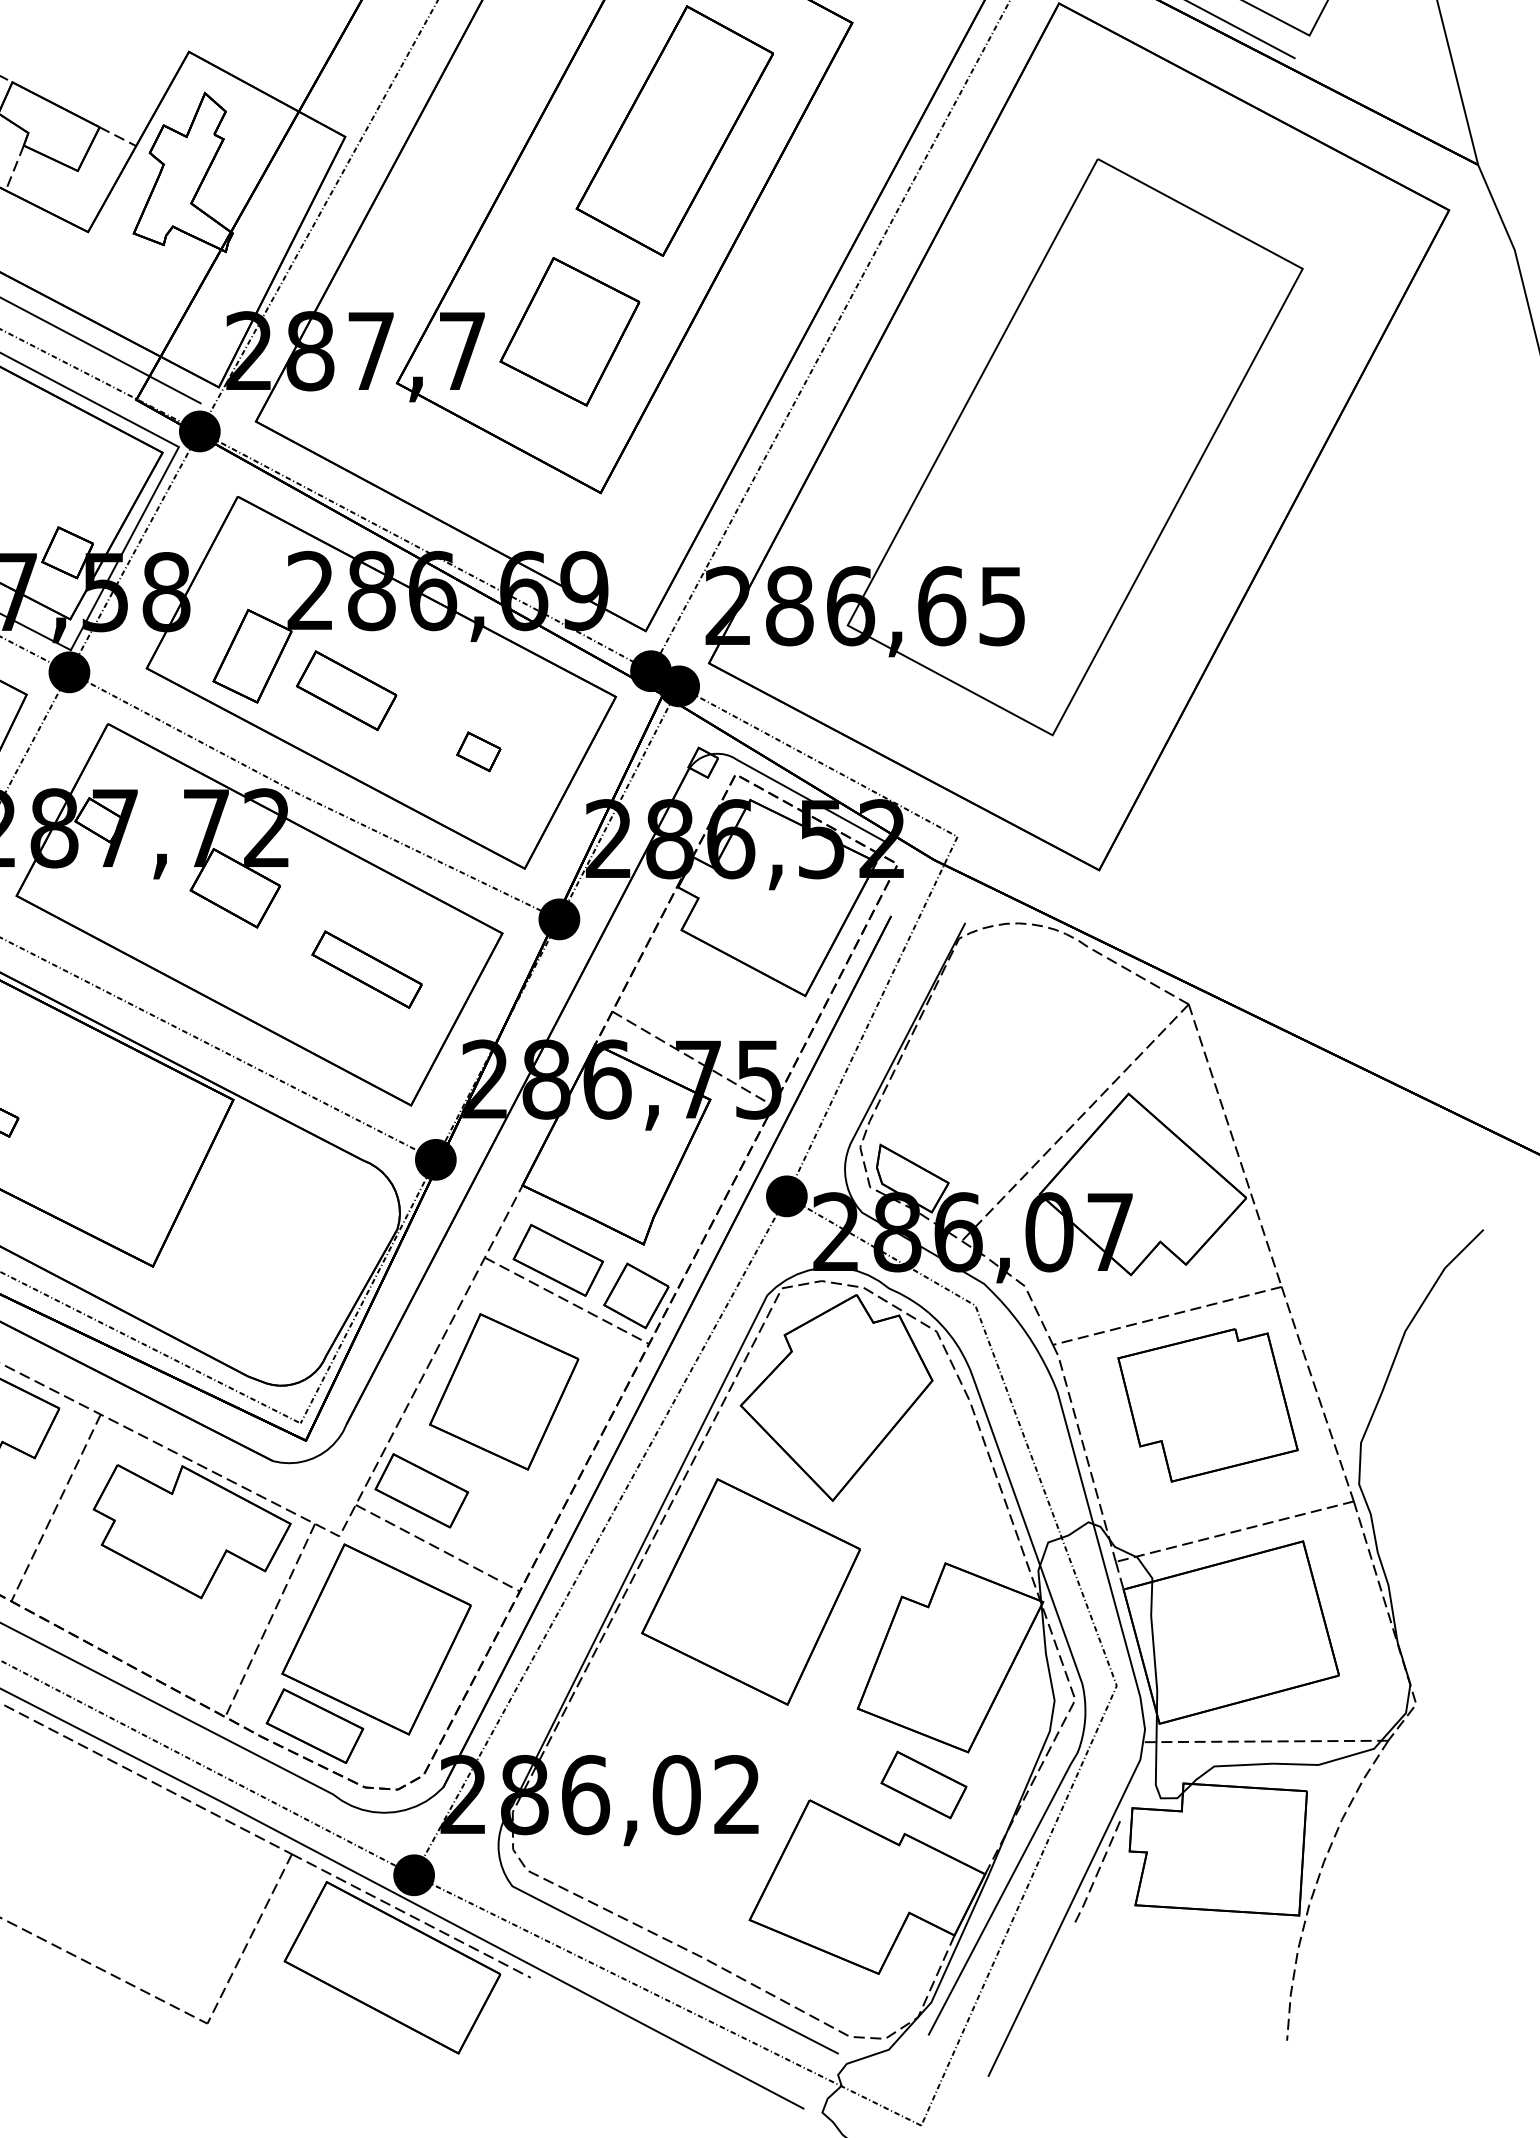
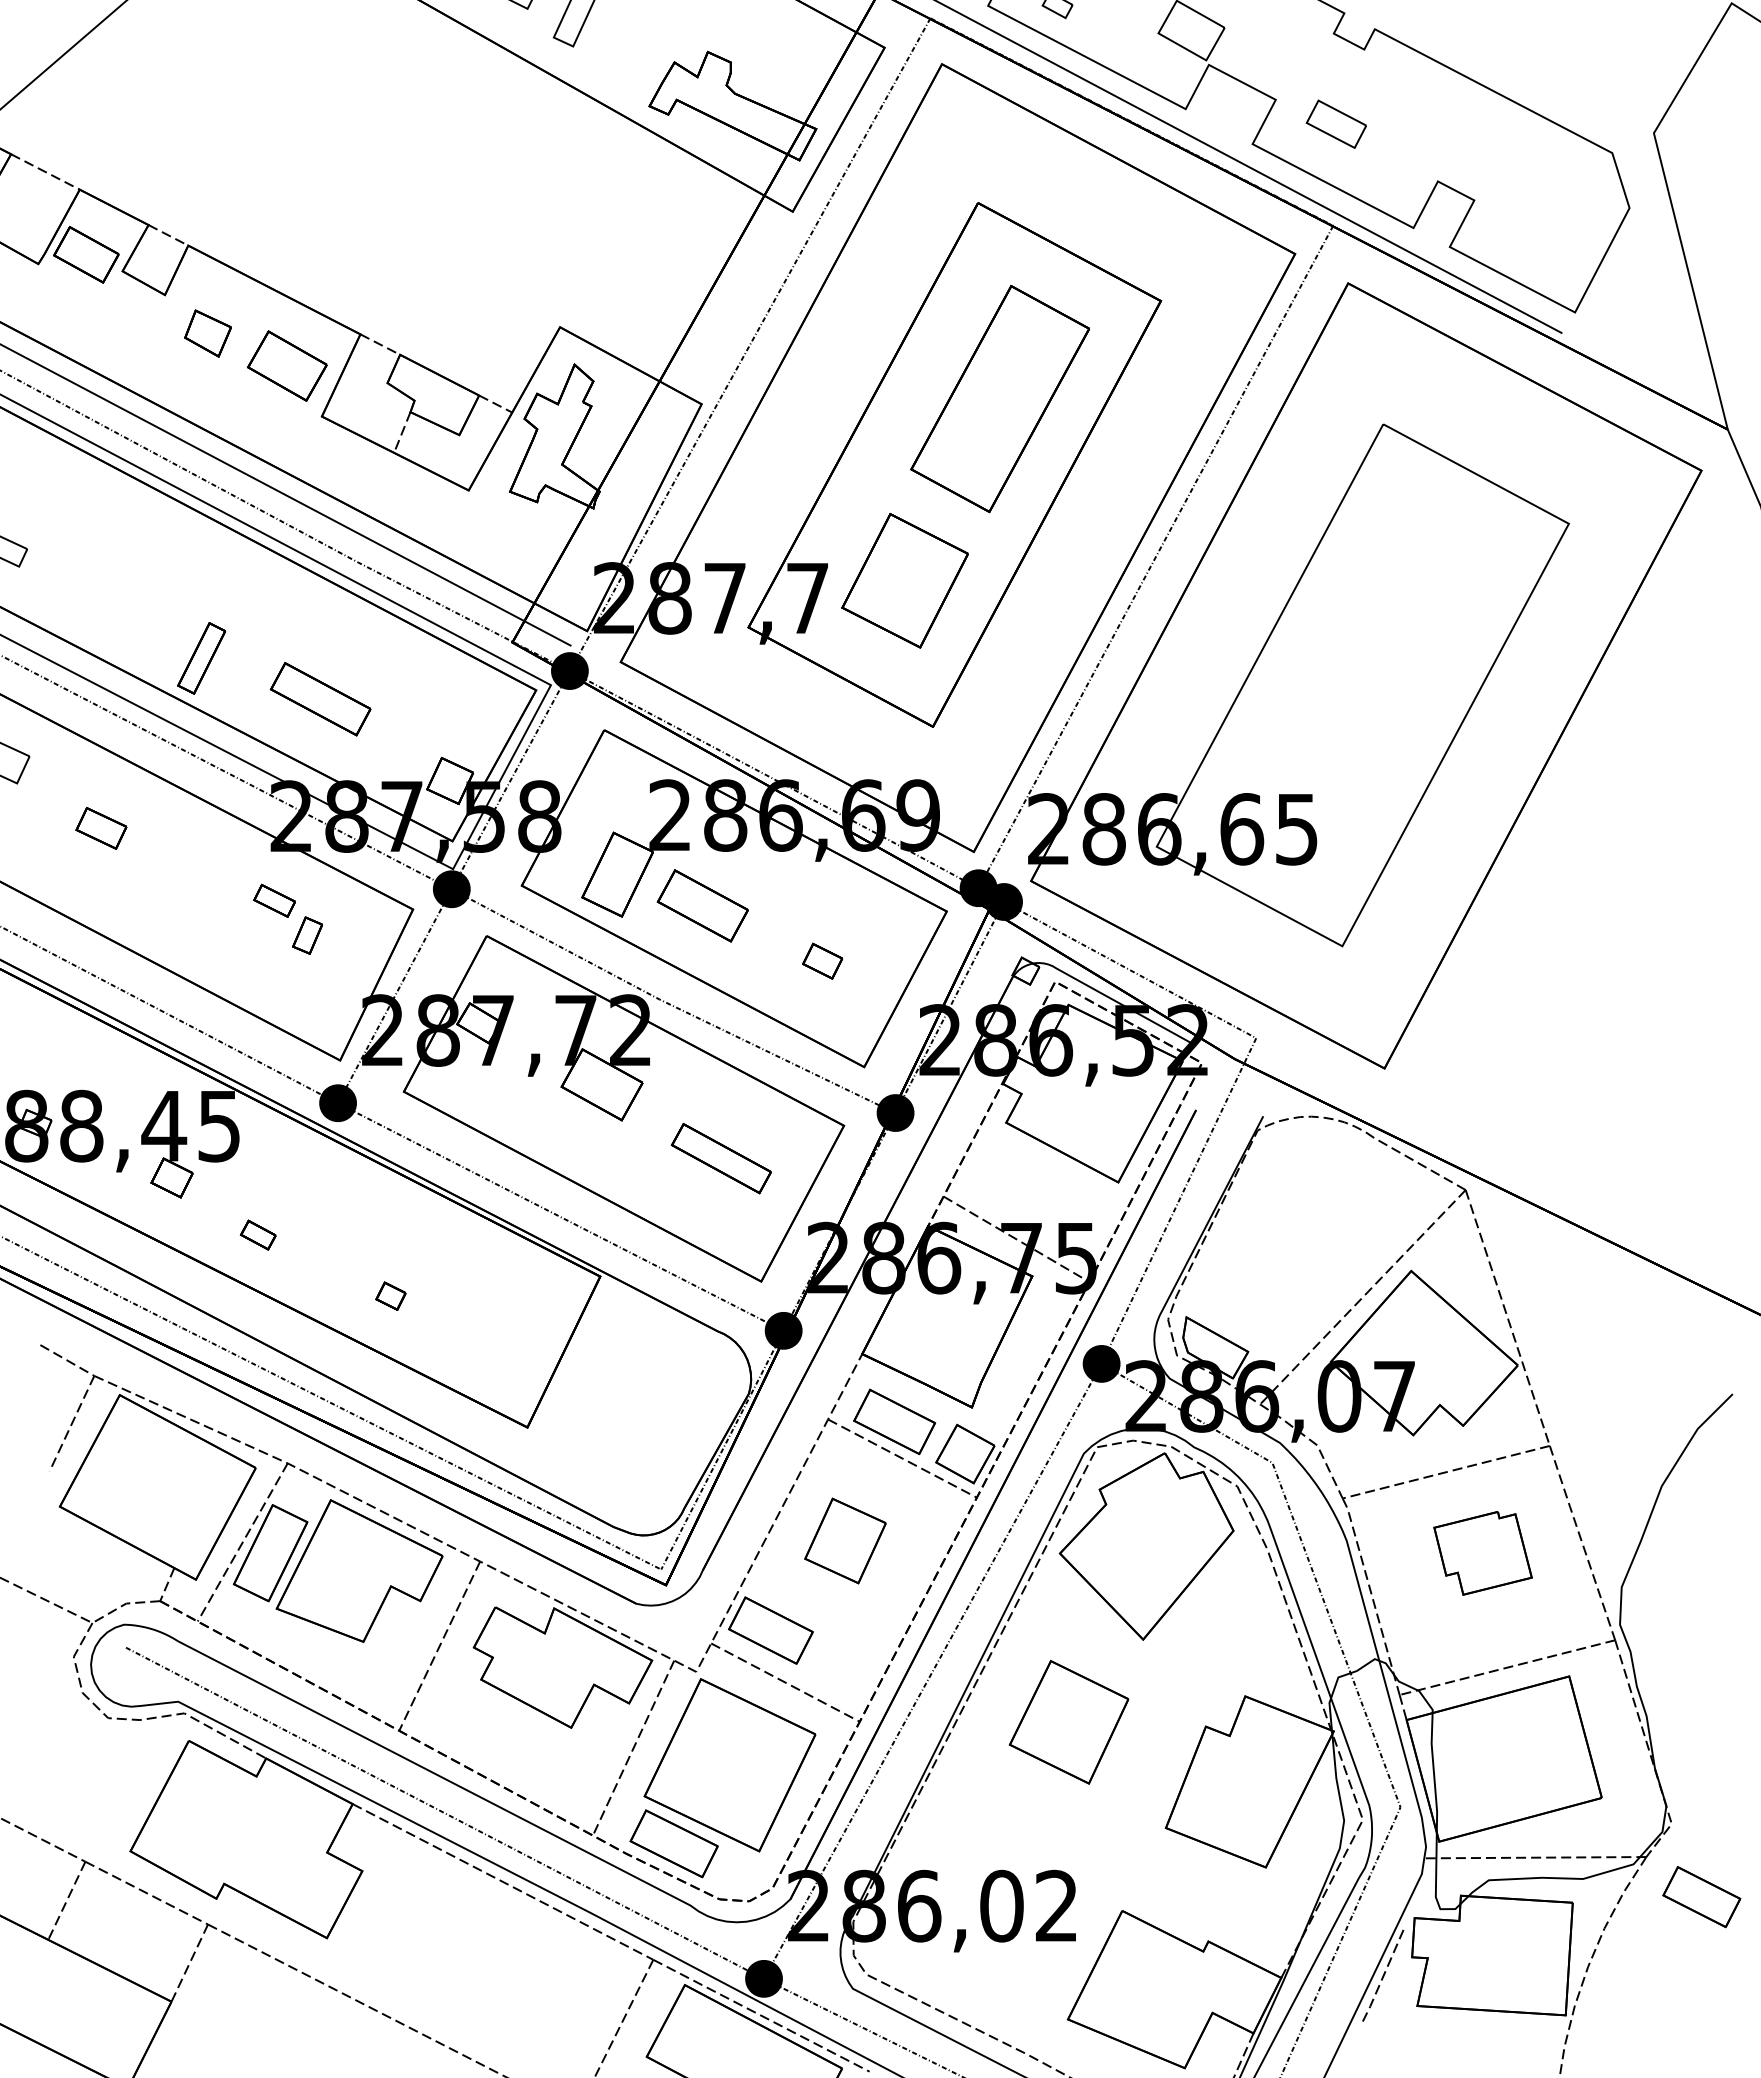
part: (504, 1391) -> (845, 1540), size x0.6
part: (1207, 1405) -> (1482, 1553), size x0.6
part: (750, 1592) -> (1068, 1722), size x0.6
part: (923, 1785) -> (1701, 1897), moved

